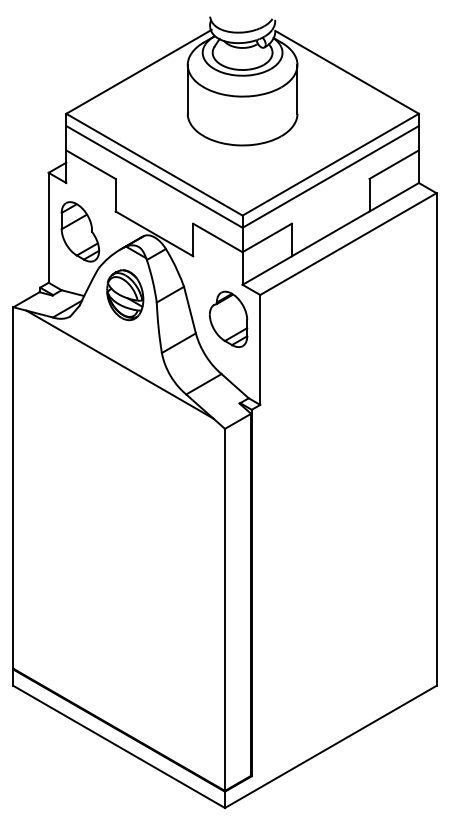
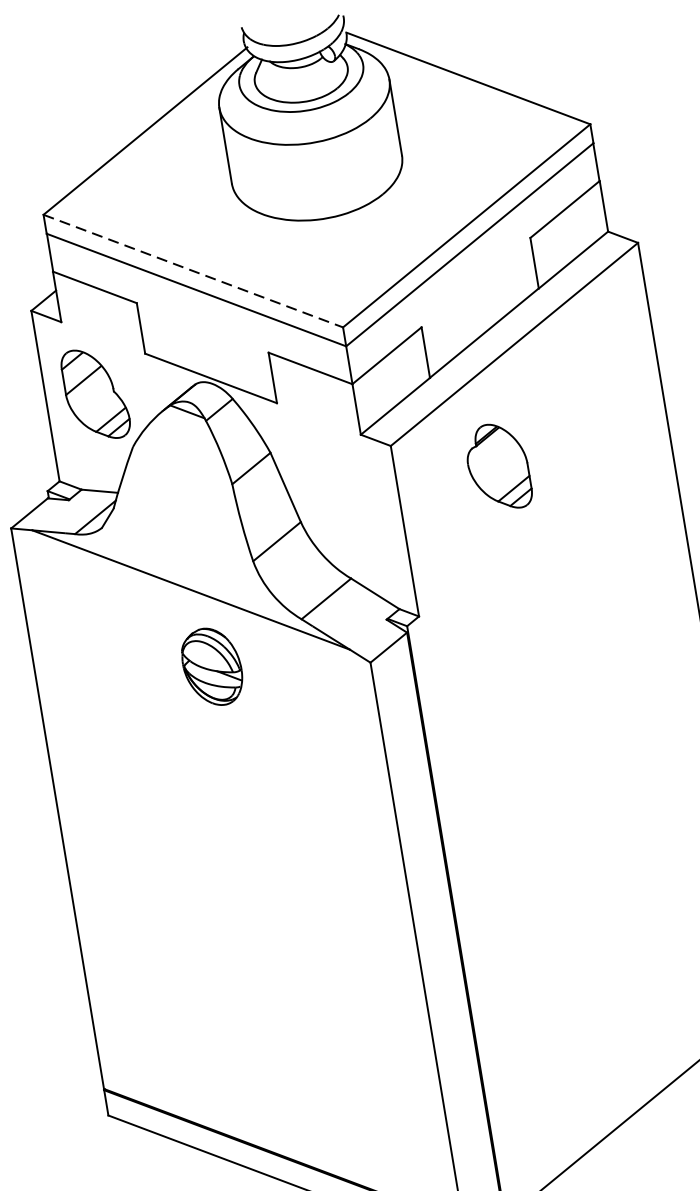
line: (154, 164) -> (193, 270), solid -> dashed
part: (125, 295) -> (212, 667), moved
part: (228, 318) -> (498, 465), moved

